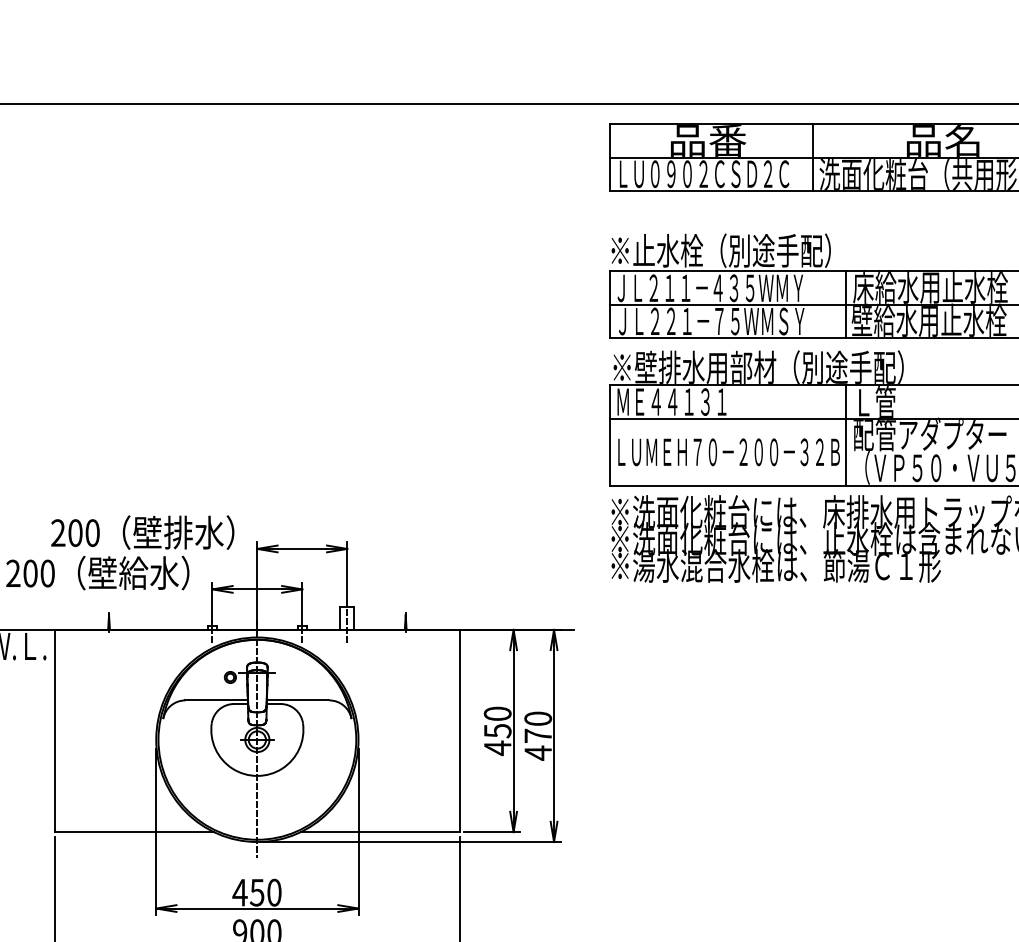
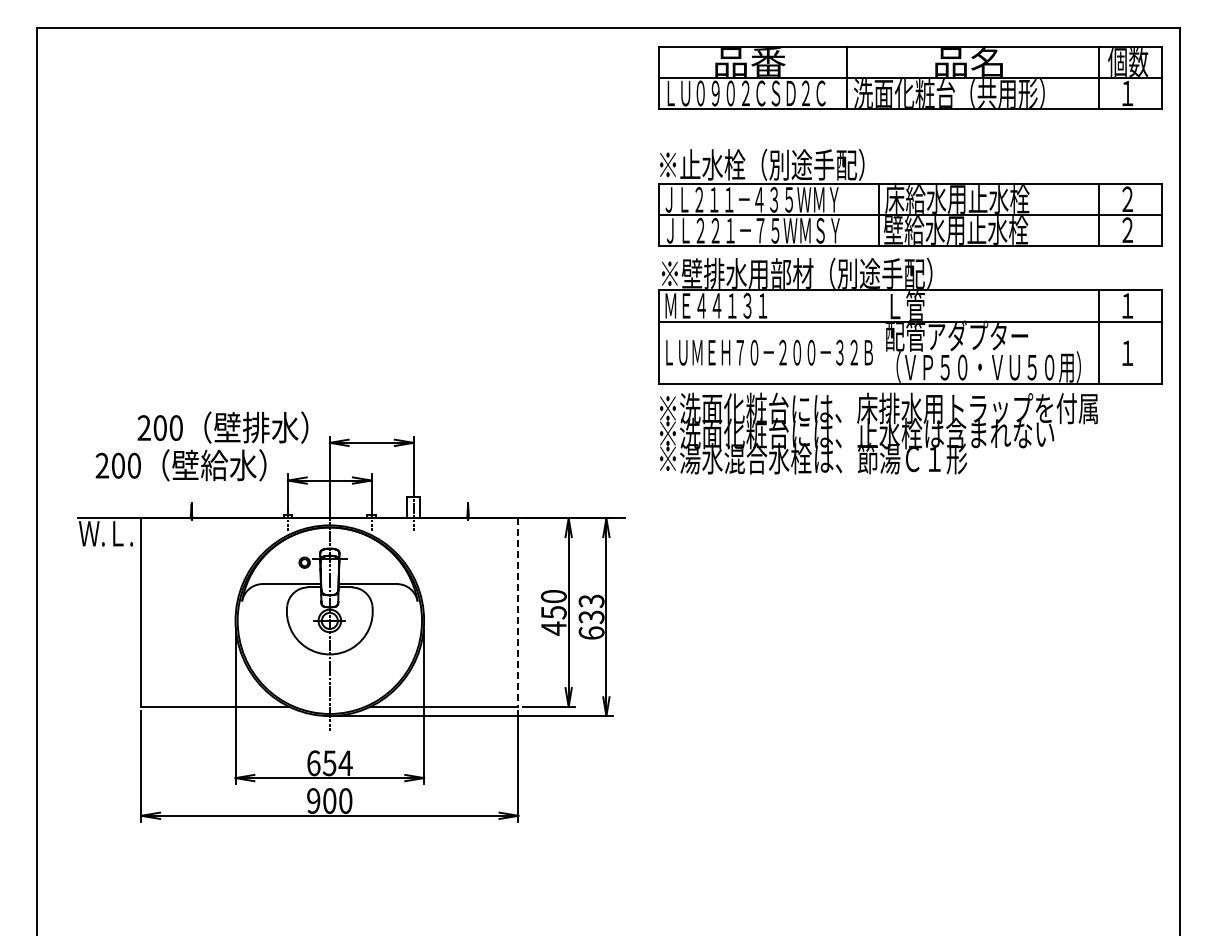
line: (845, 434) -> (878, 336), removed
line: (459, 731) -> (518, 613), solid -> dashed
text: (538, 736) -> (591, 617), 470 -> 633
text: (257, 892) -> (329, 763), 450 -> 654

